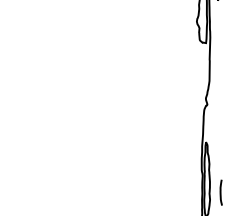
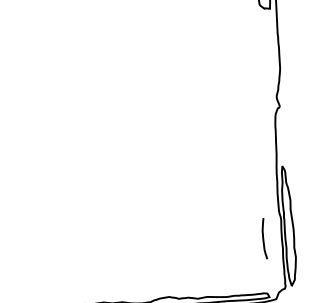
line: (220, 192) -> (263, 238), moved

